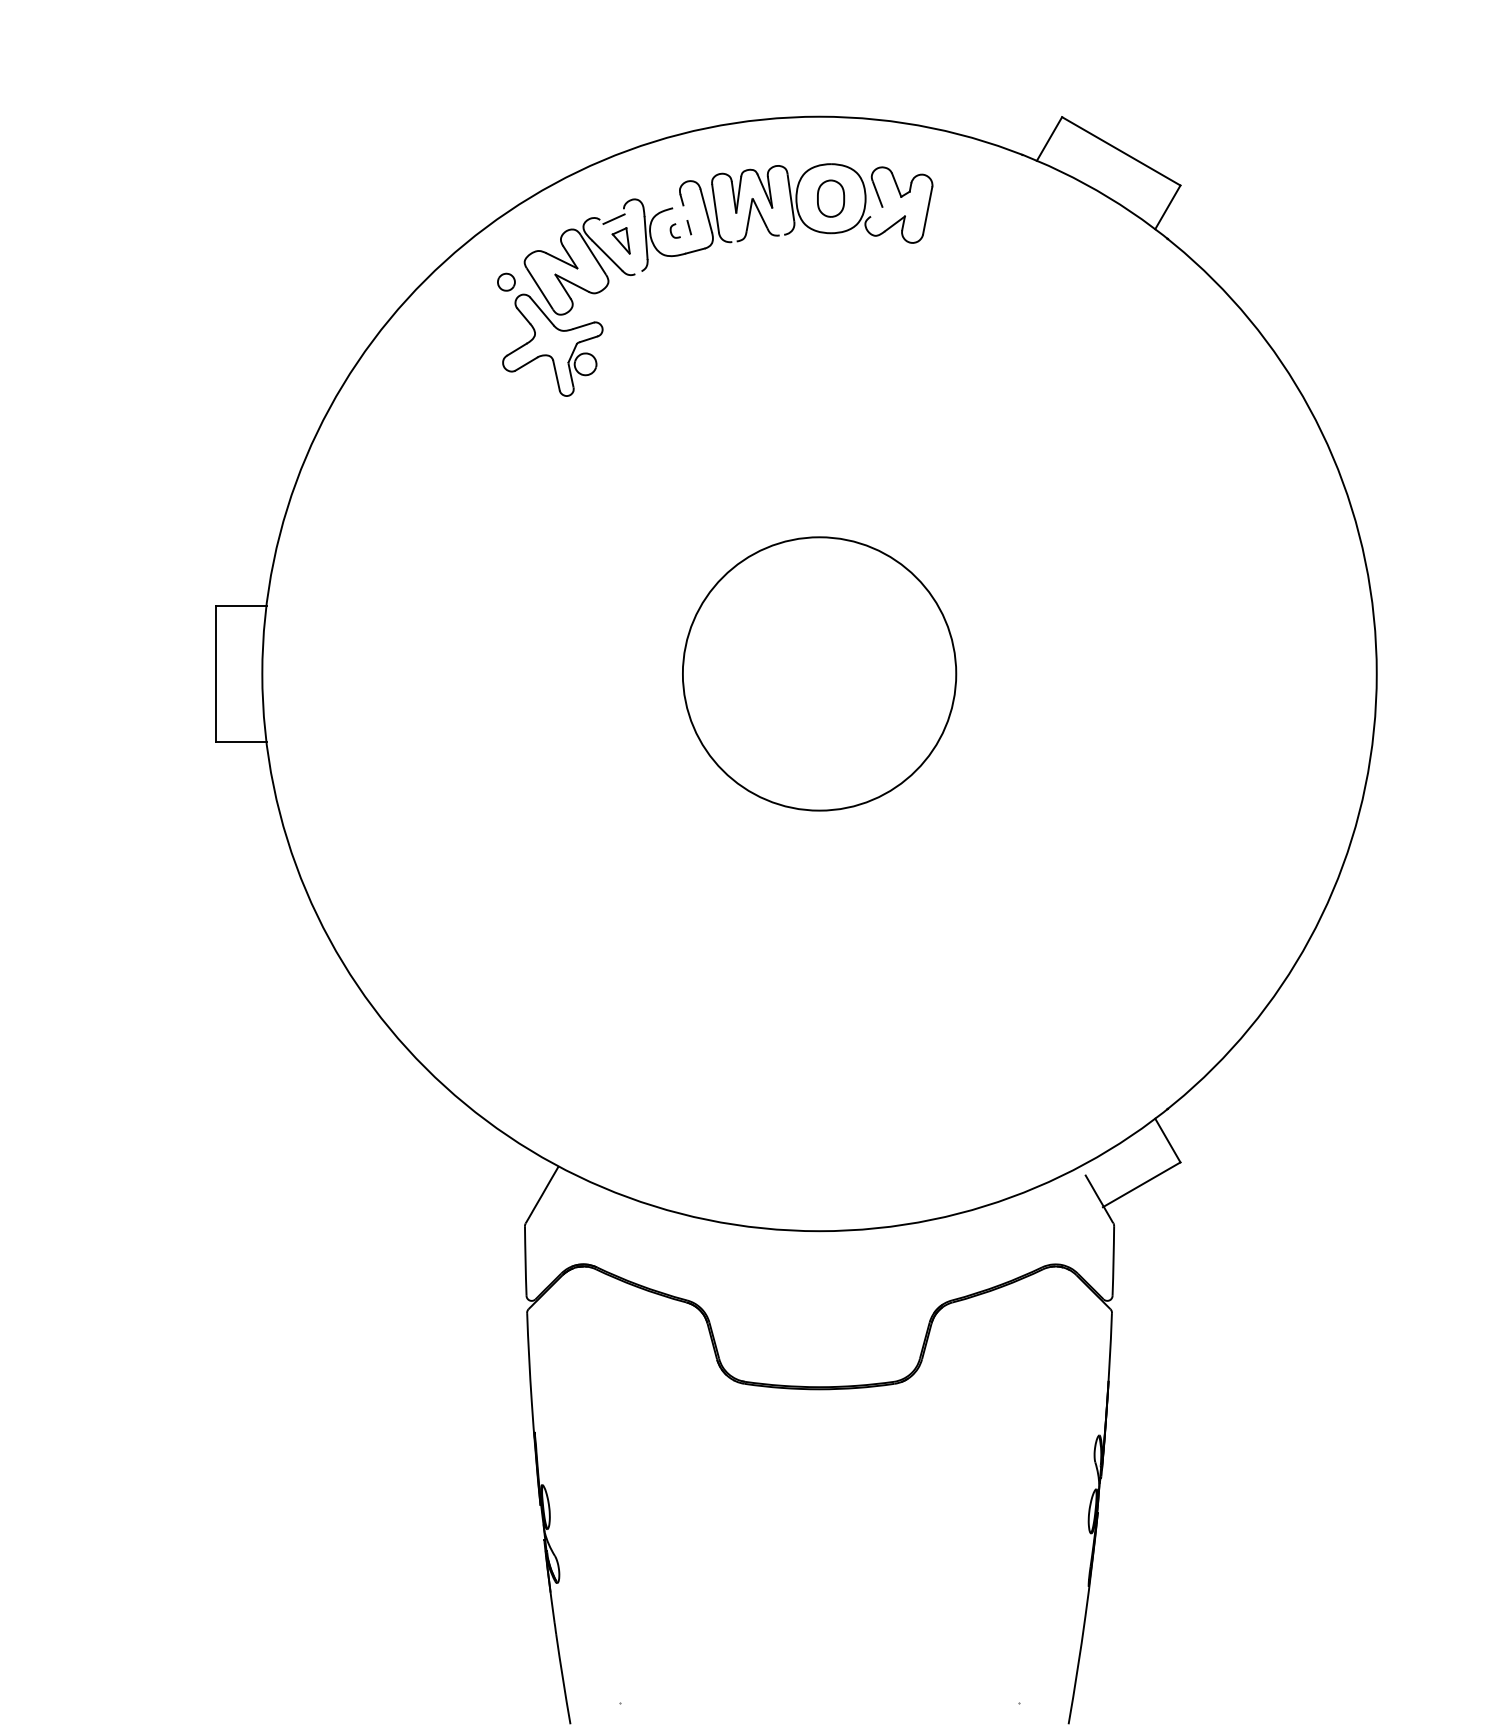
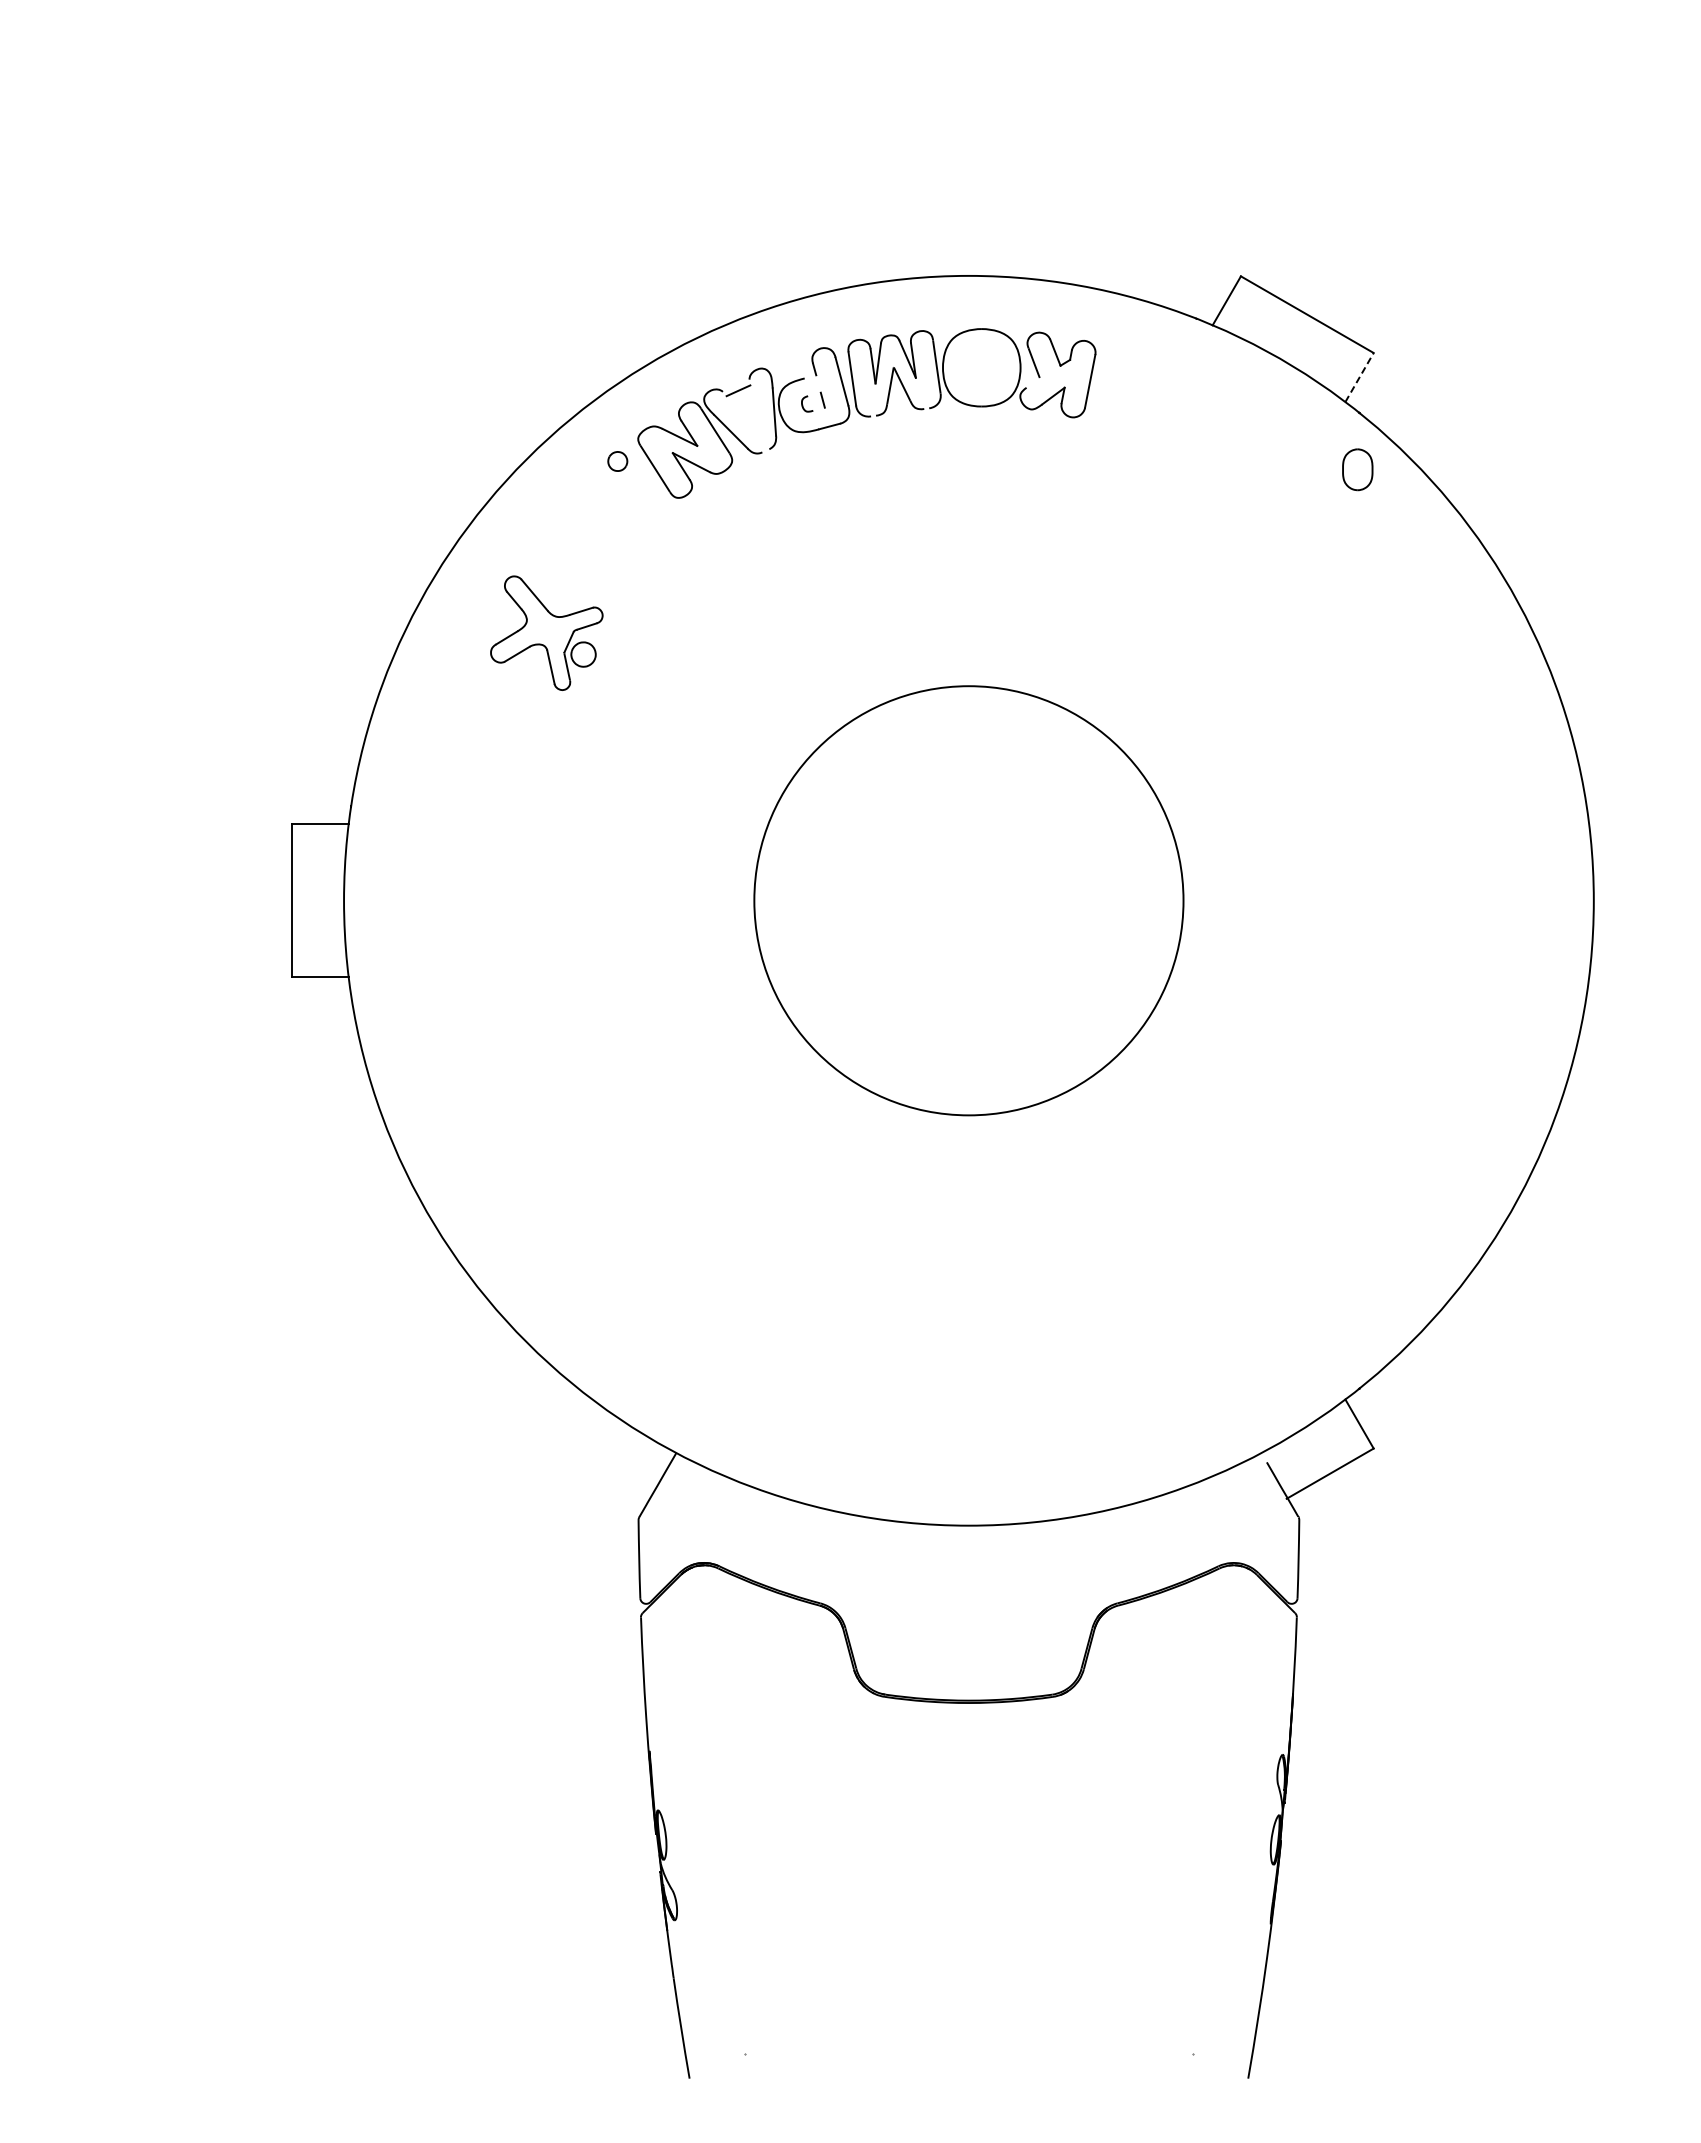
part: (830, 198) -> (1357, 469), moved
line: (1167, 207) -> (1359, 377), solid -> dashed
part: (621, 240) -> (746, 414), removed
part: (552, 344) -> (546, 632), moved
circle: (819, 673) -> (968, 900), size x1.4

